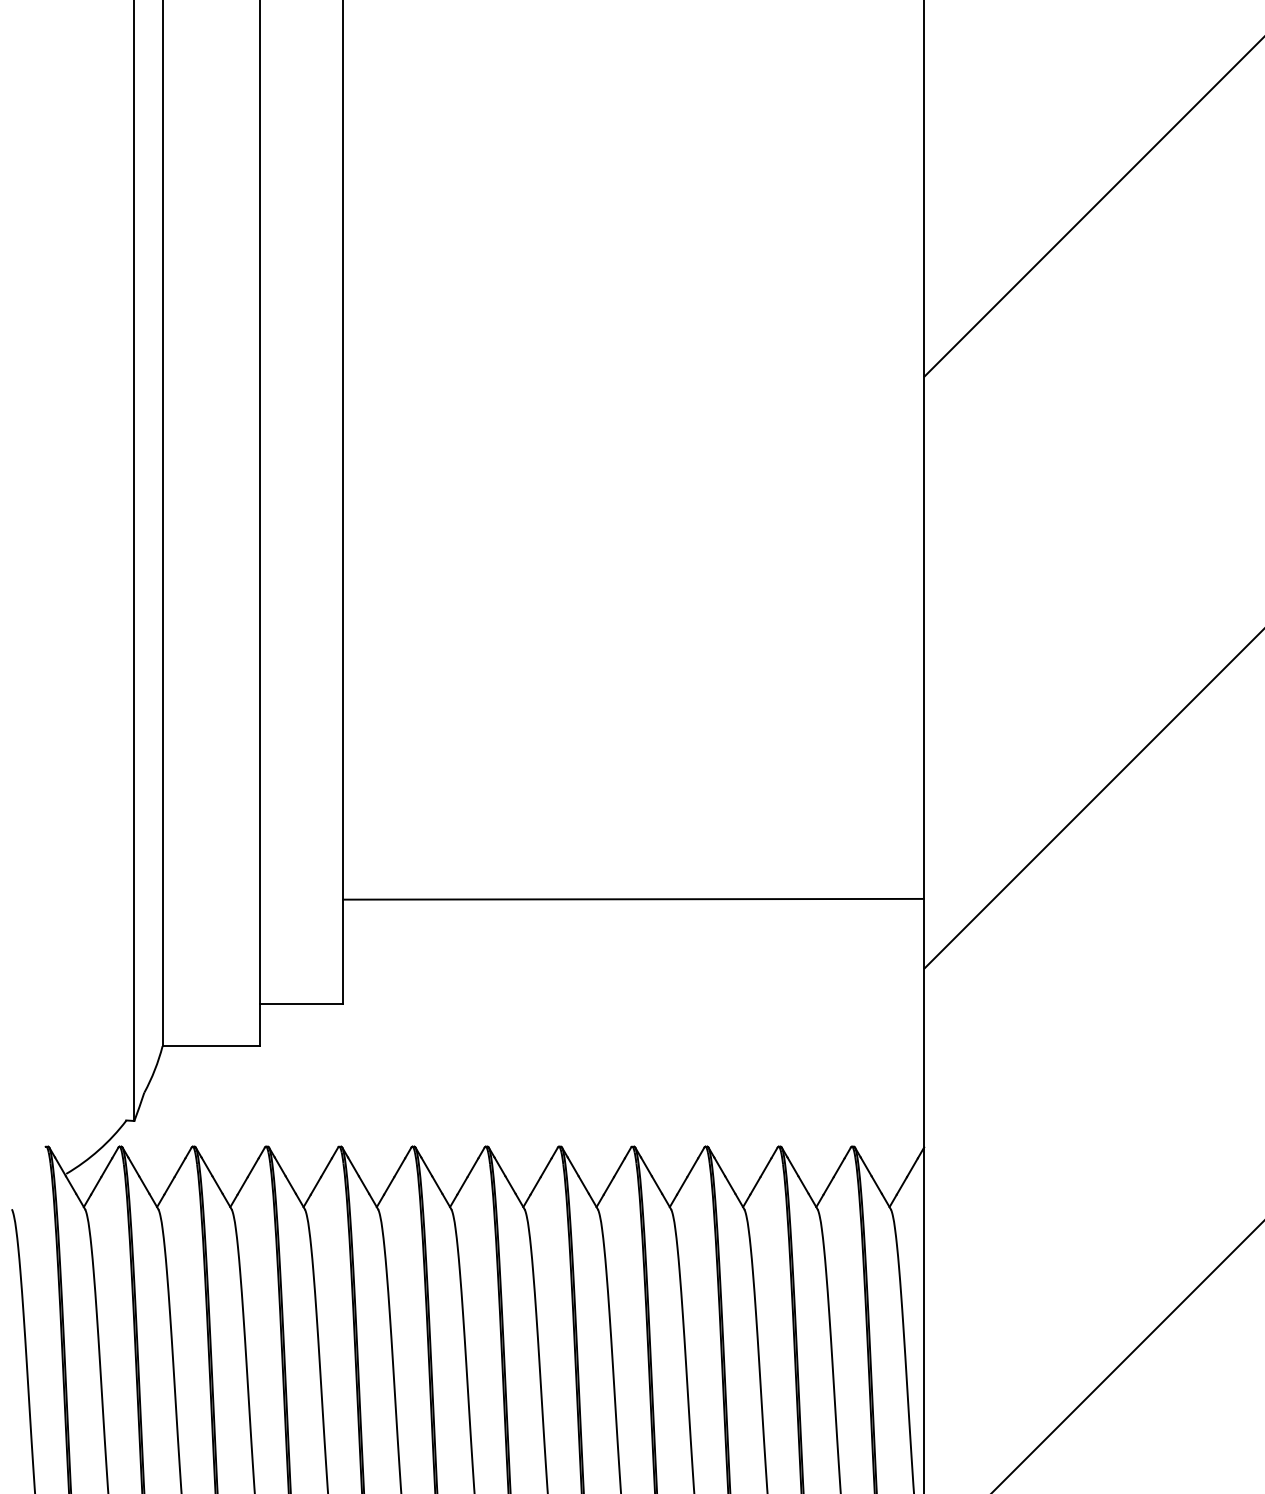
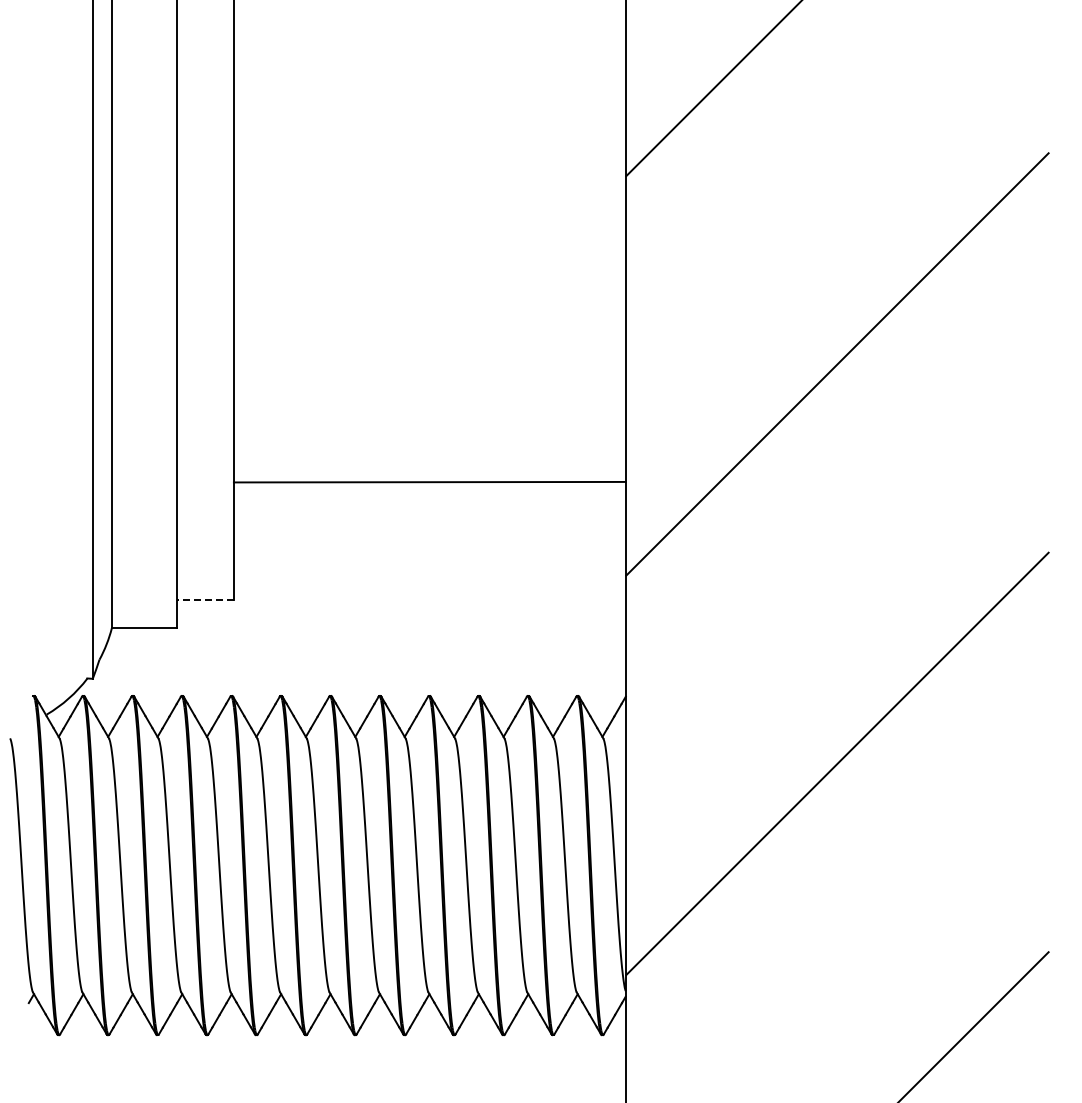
line: (633, 898) -> (429, 481), moved
line: (301, 1004) -> (205, 600), solid -> dashed

